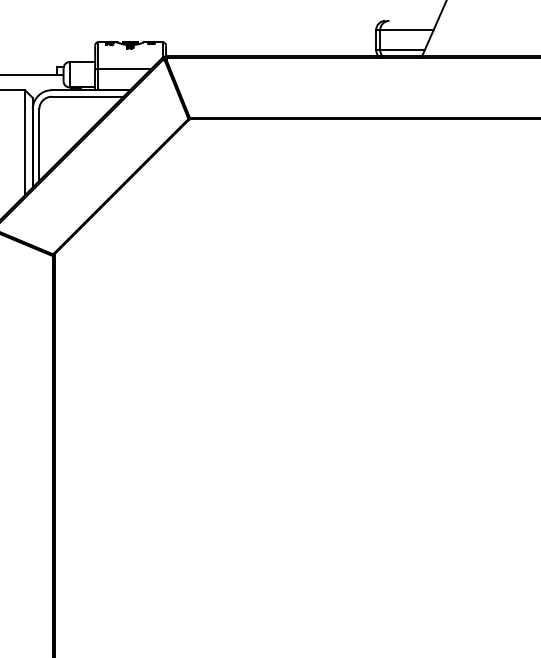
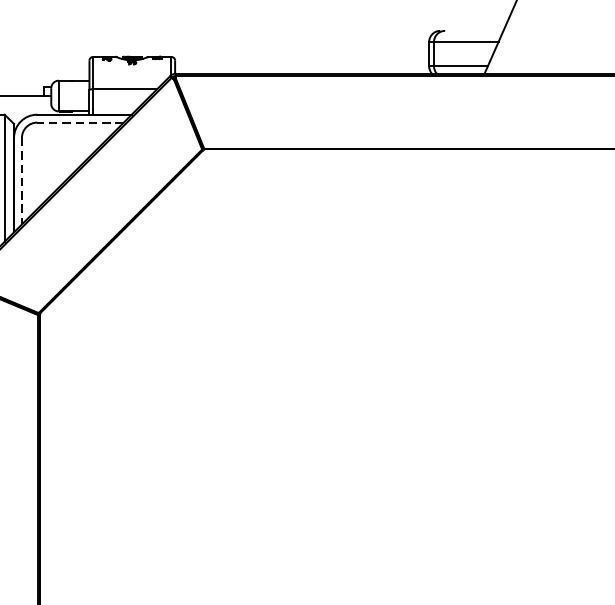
line: (87, 96) -> (80, 122), solid -> dashed
line: (39, 145) -> (22, 181), solid -> dashed

